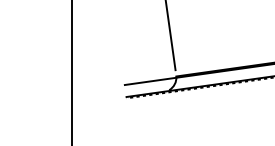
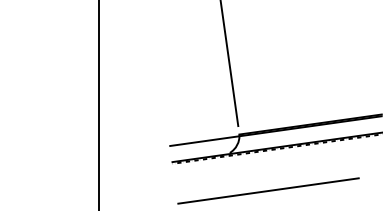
line: (198, 118) -> (268, 190), added

